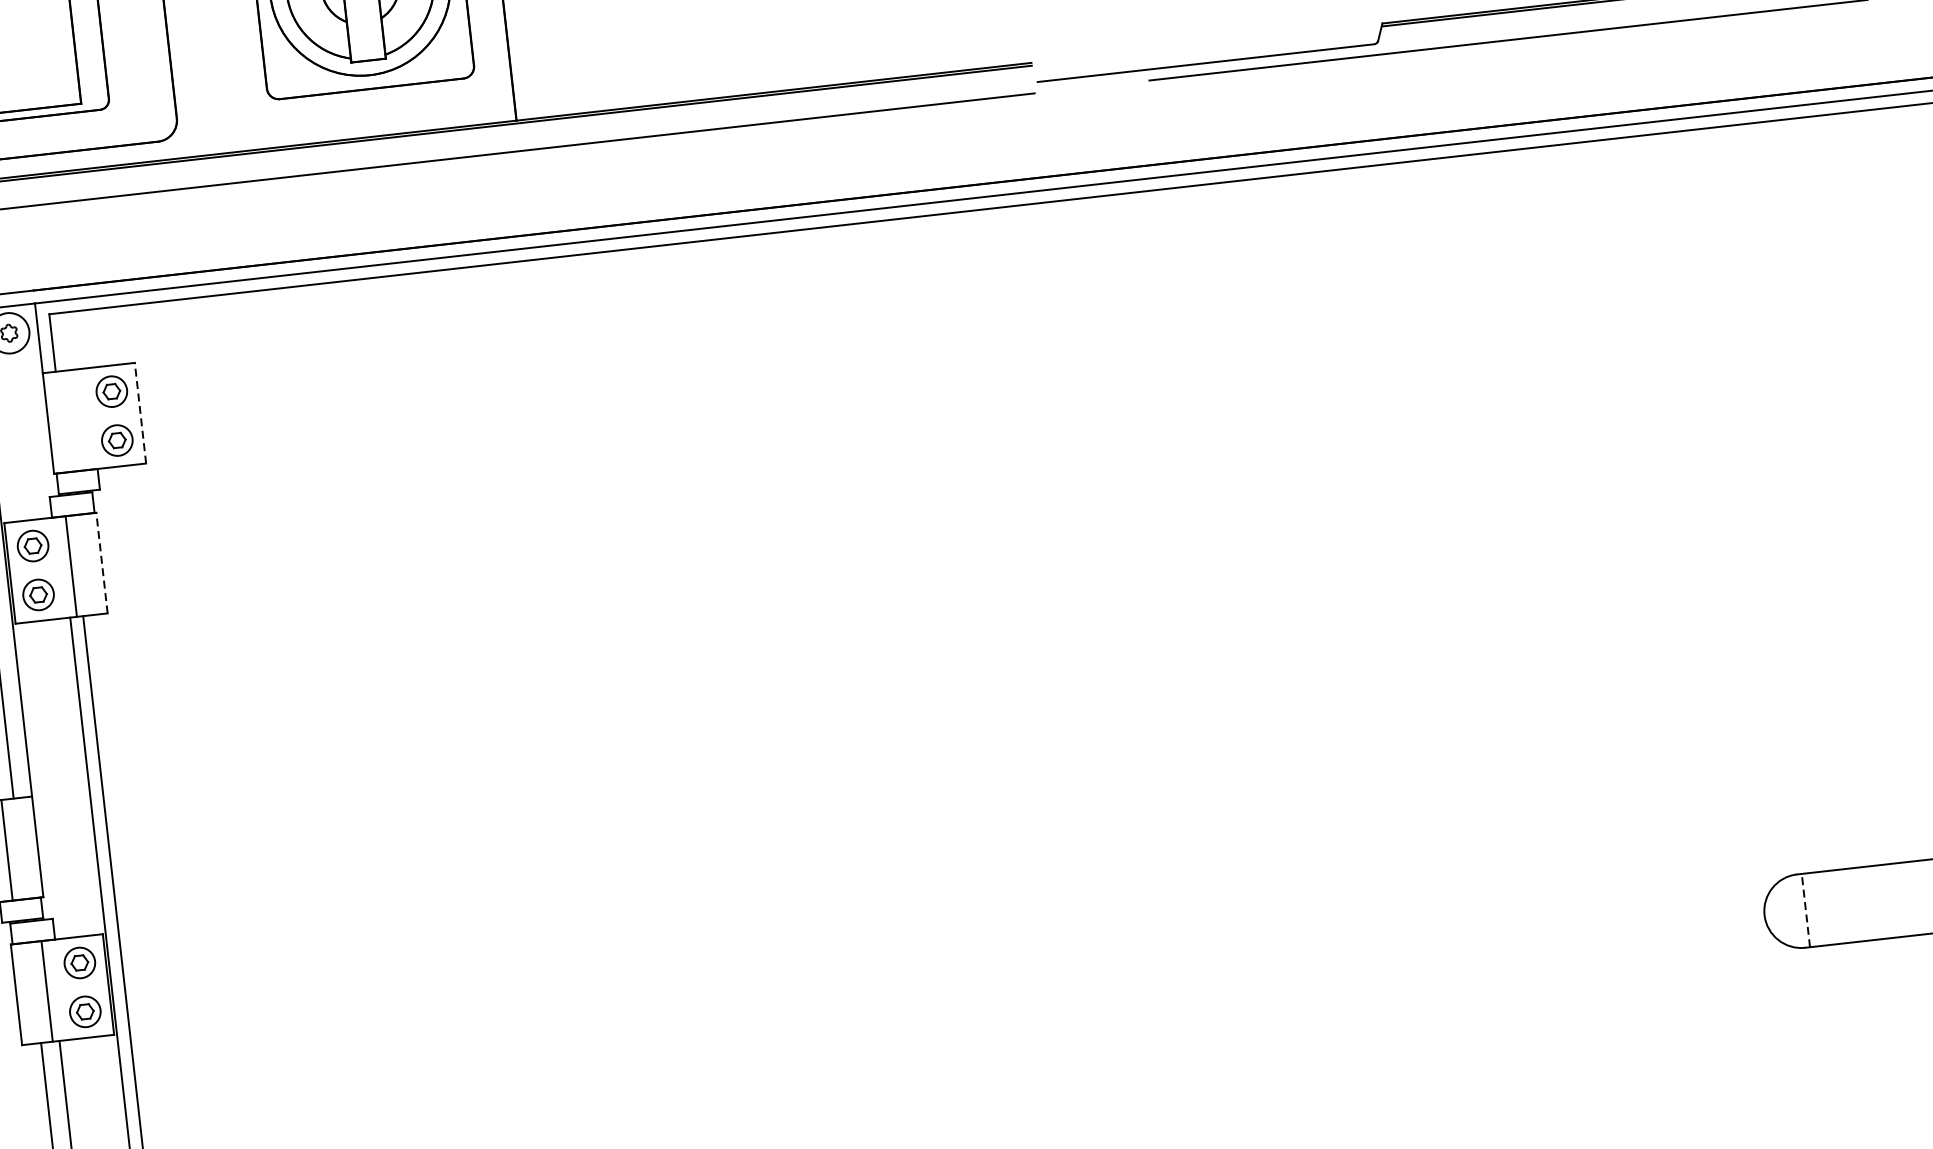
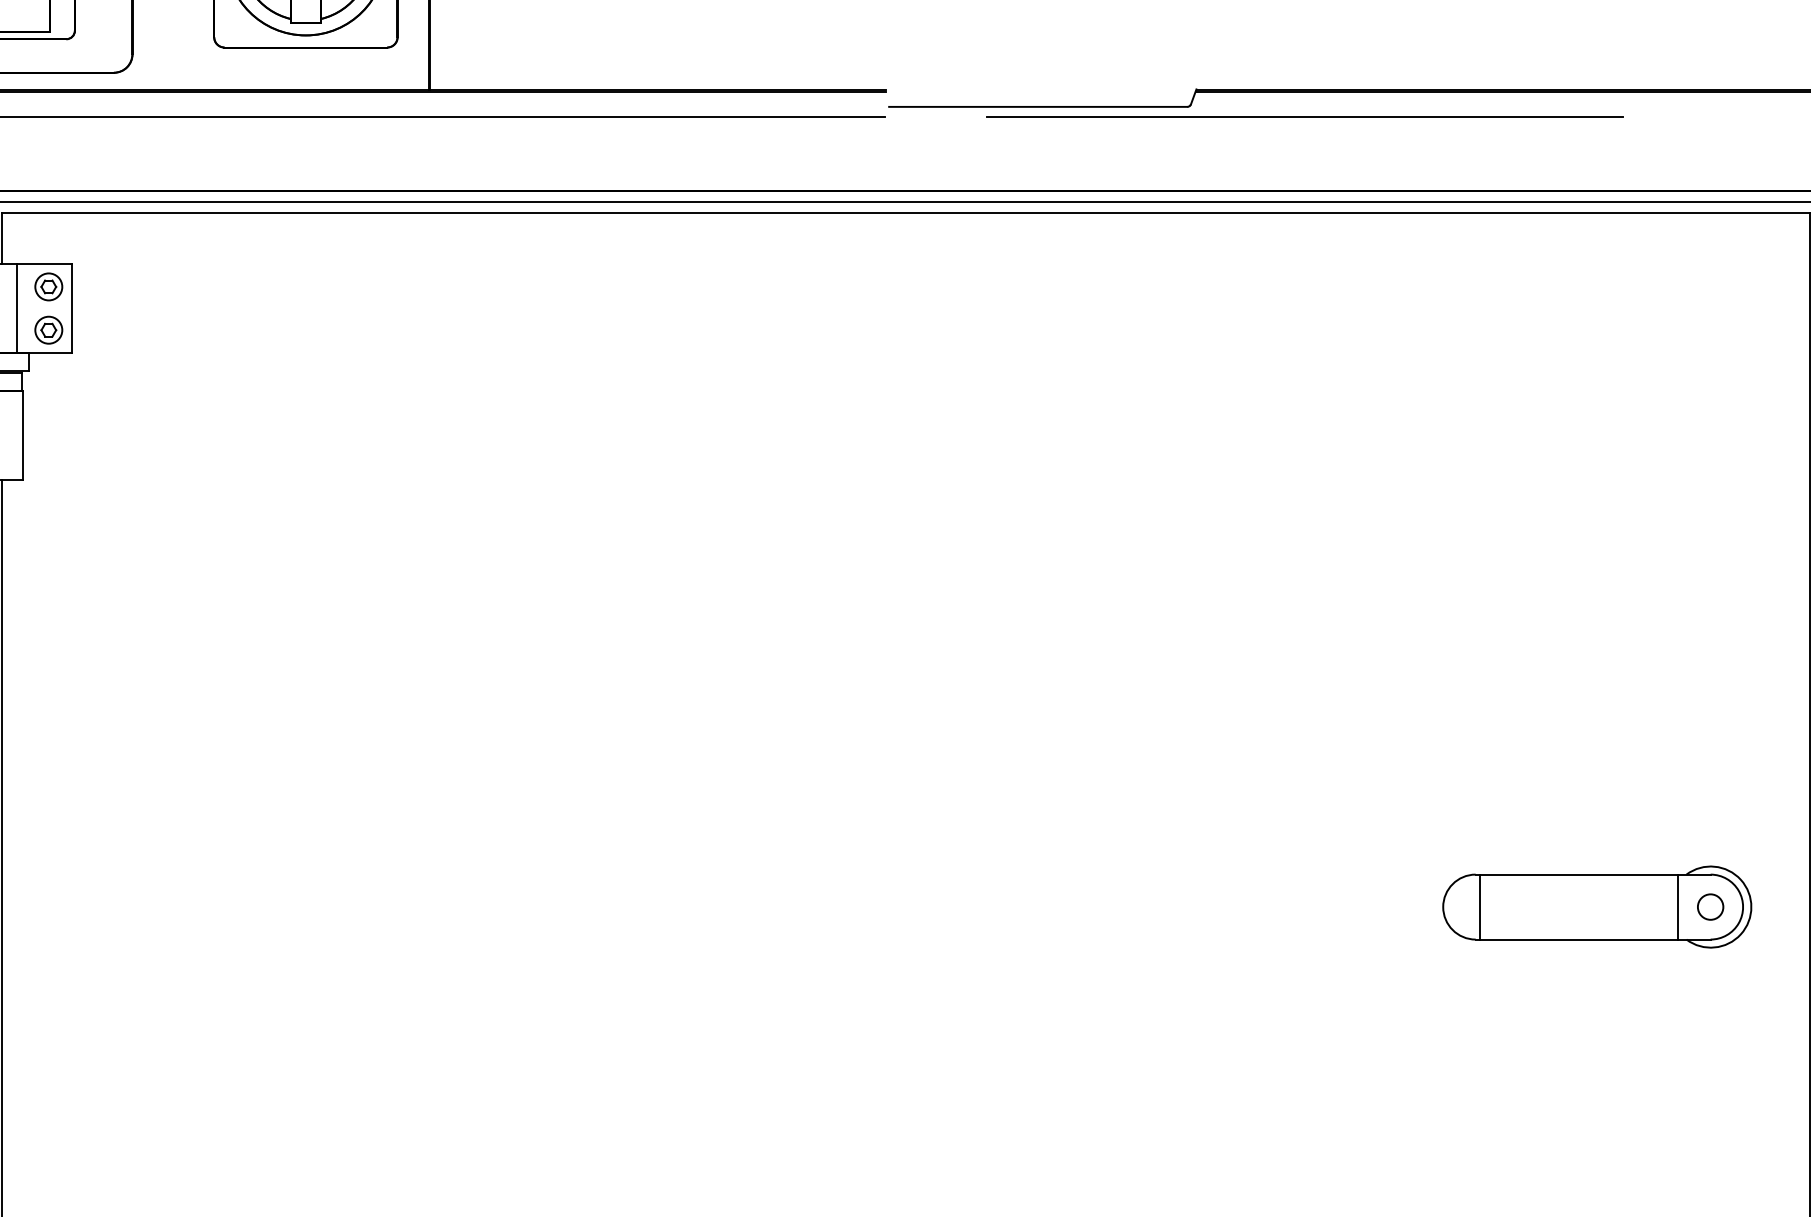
line: (140, 413) -> (71, 308), dashed -> solid
line: (79, 419) -> (17, 308), added
line: (102, 562) -> (23, 435), dashed -> solid
line: (1805, 909) -> (1479, 906), dashed -> solid

